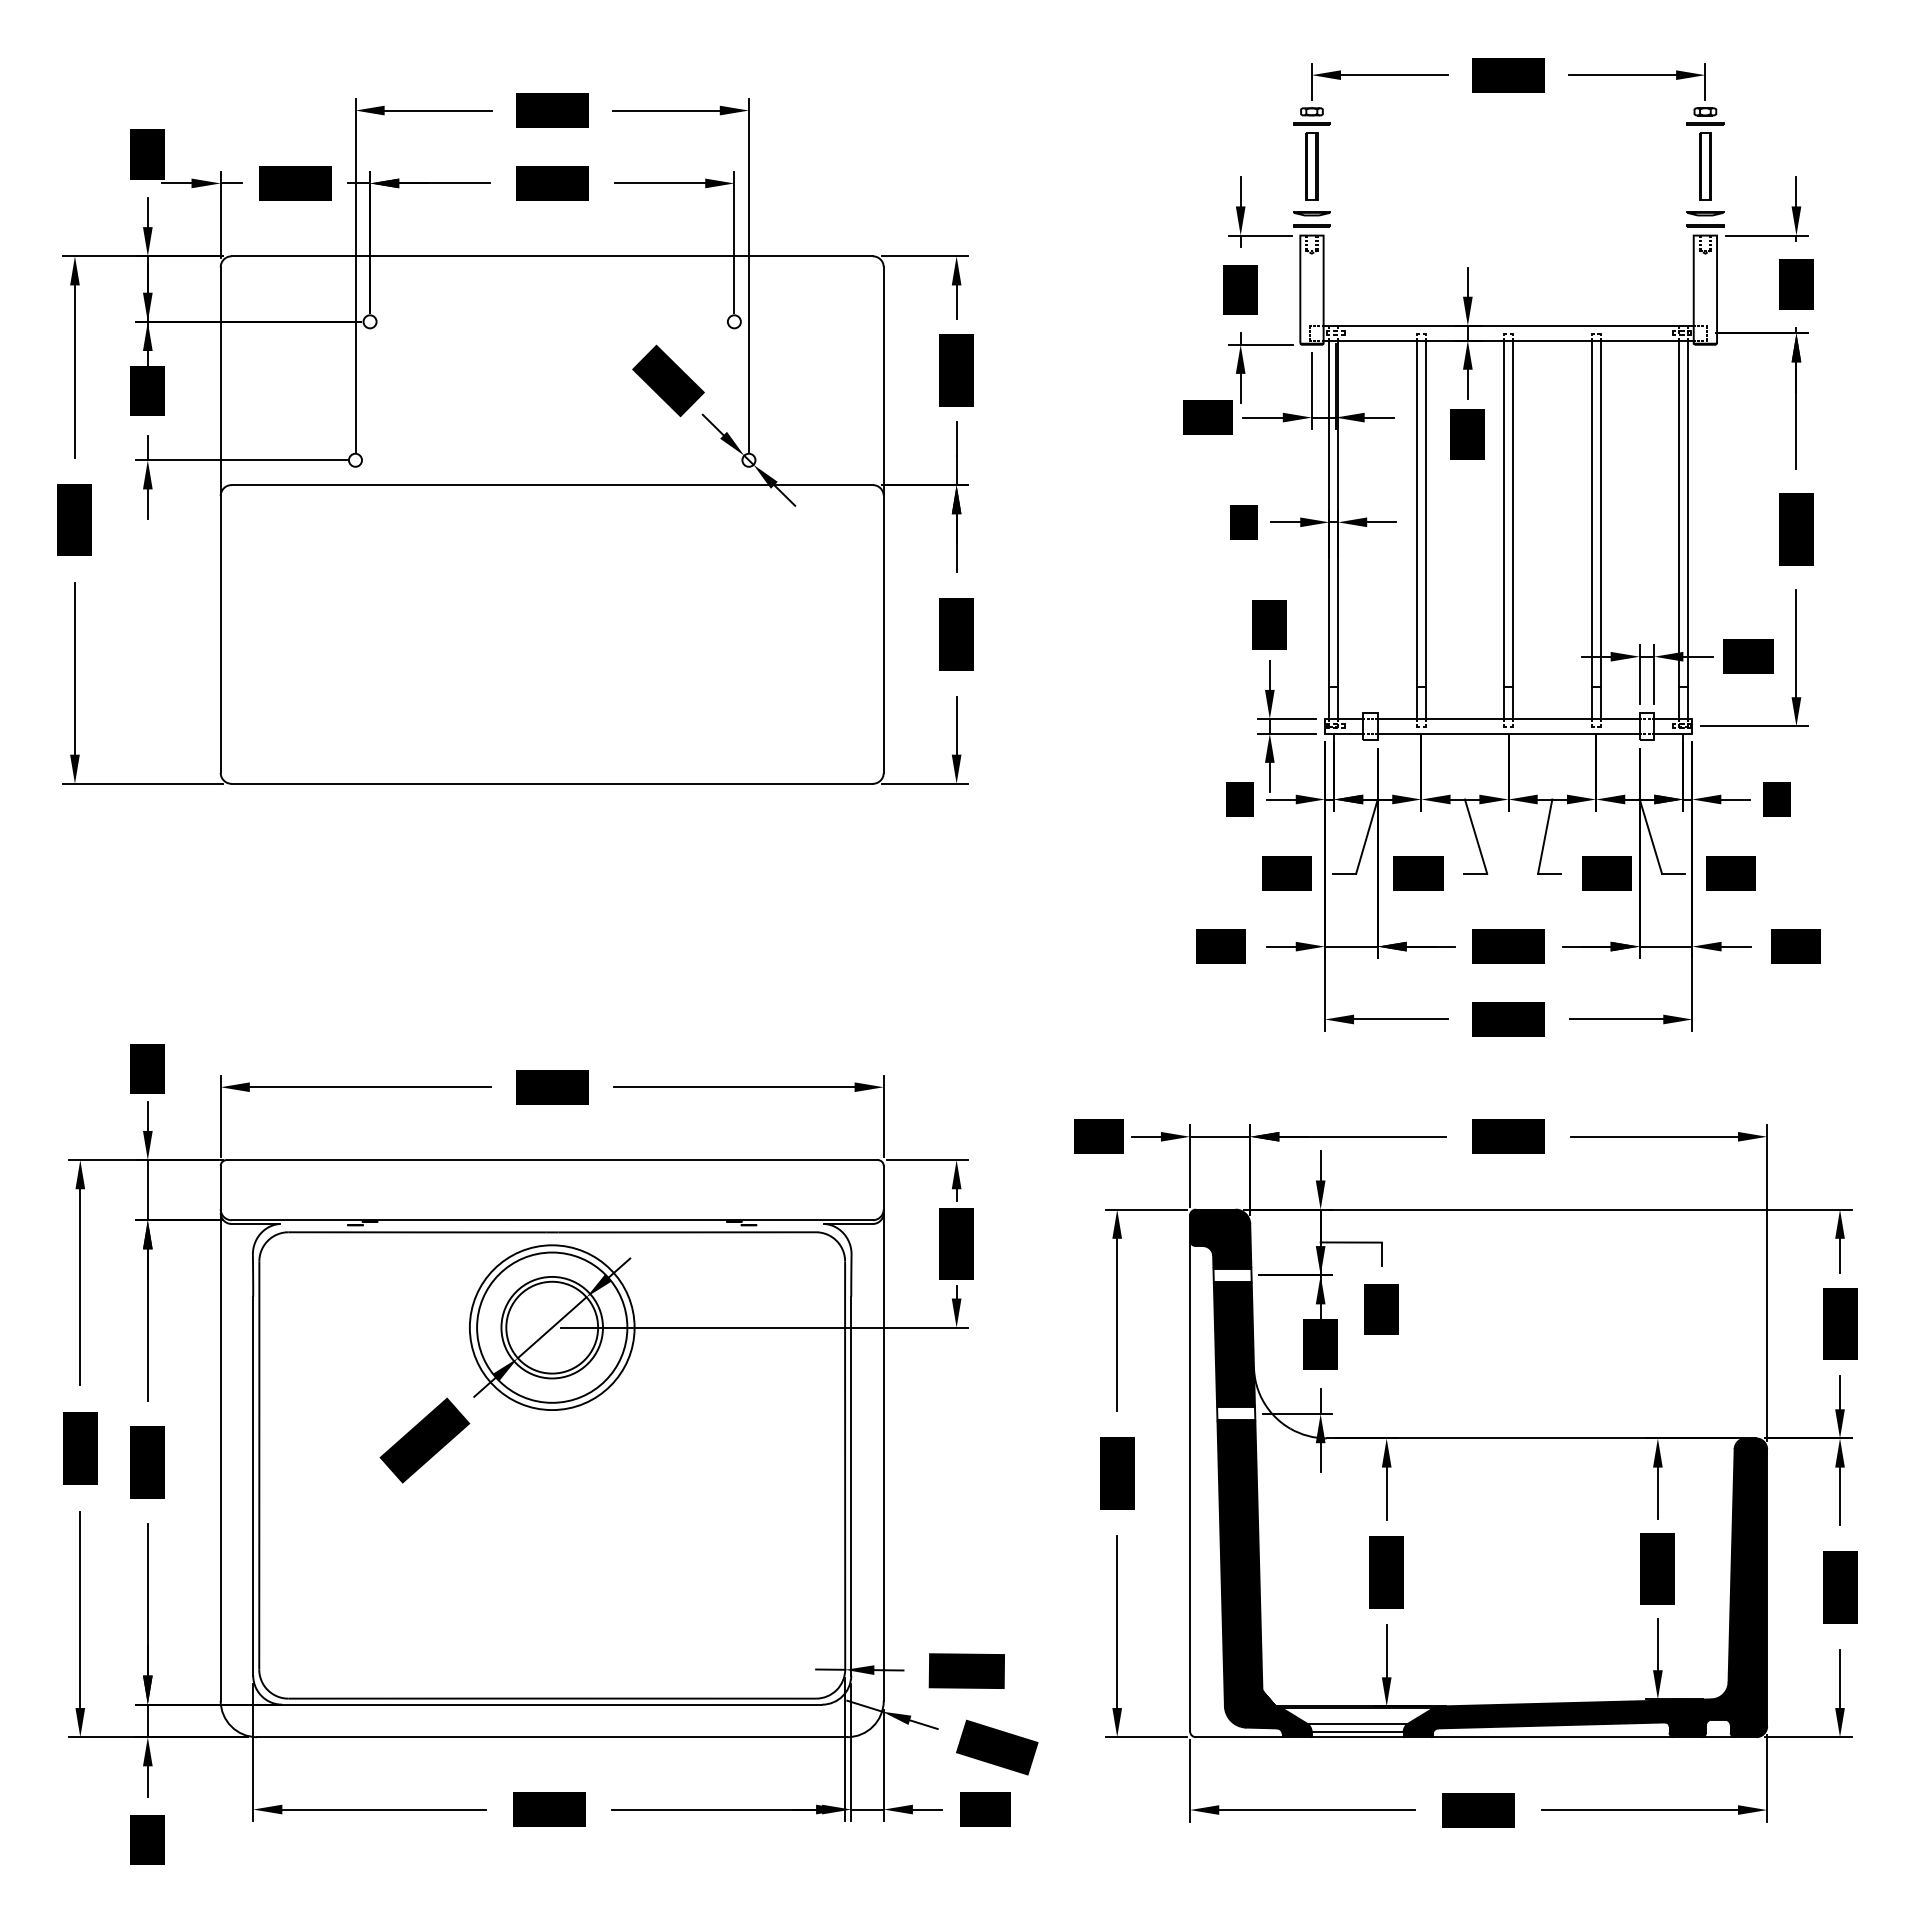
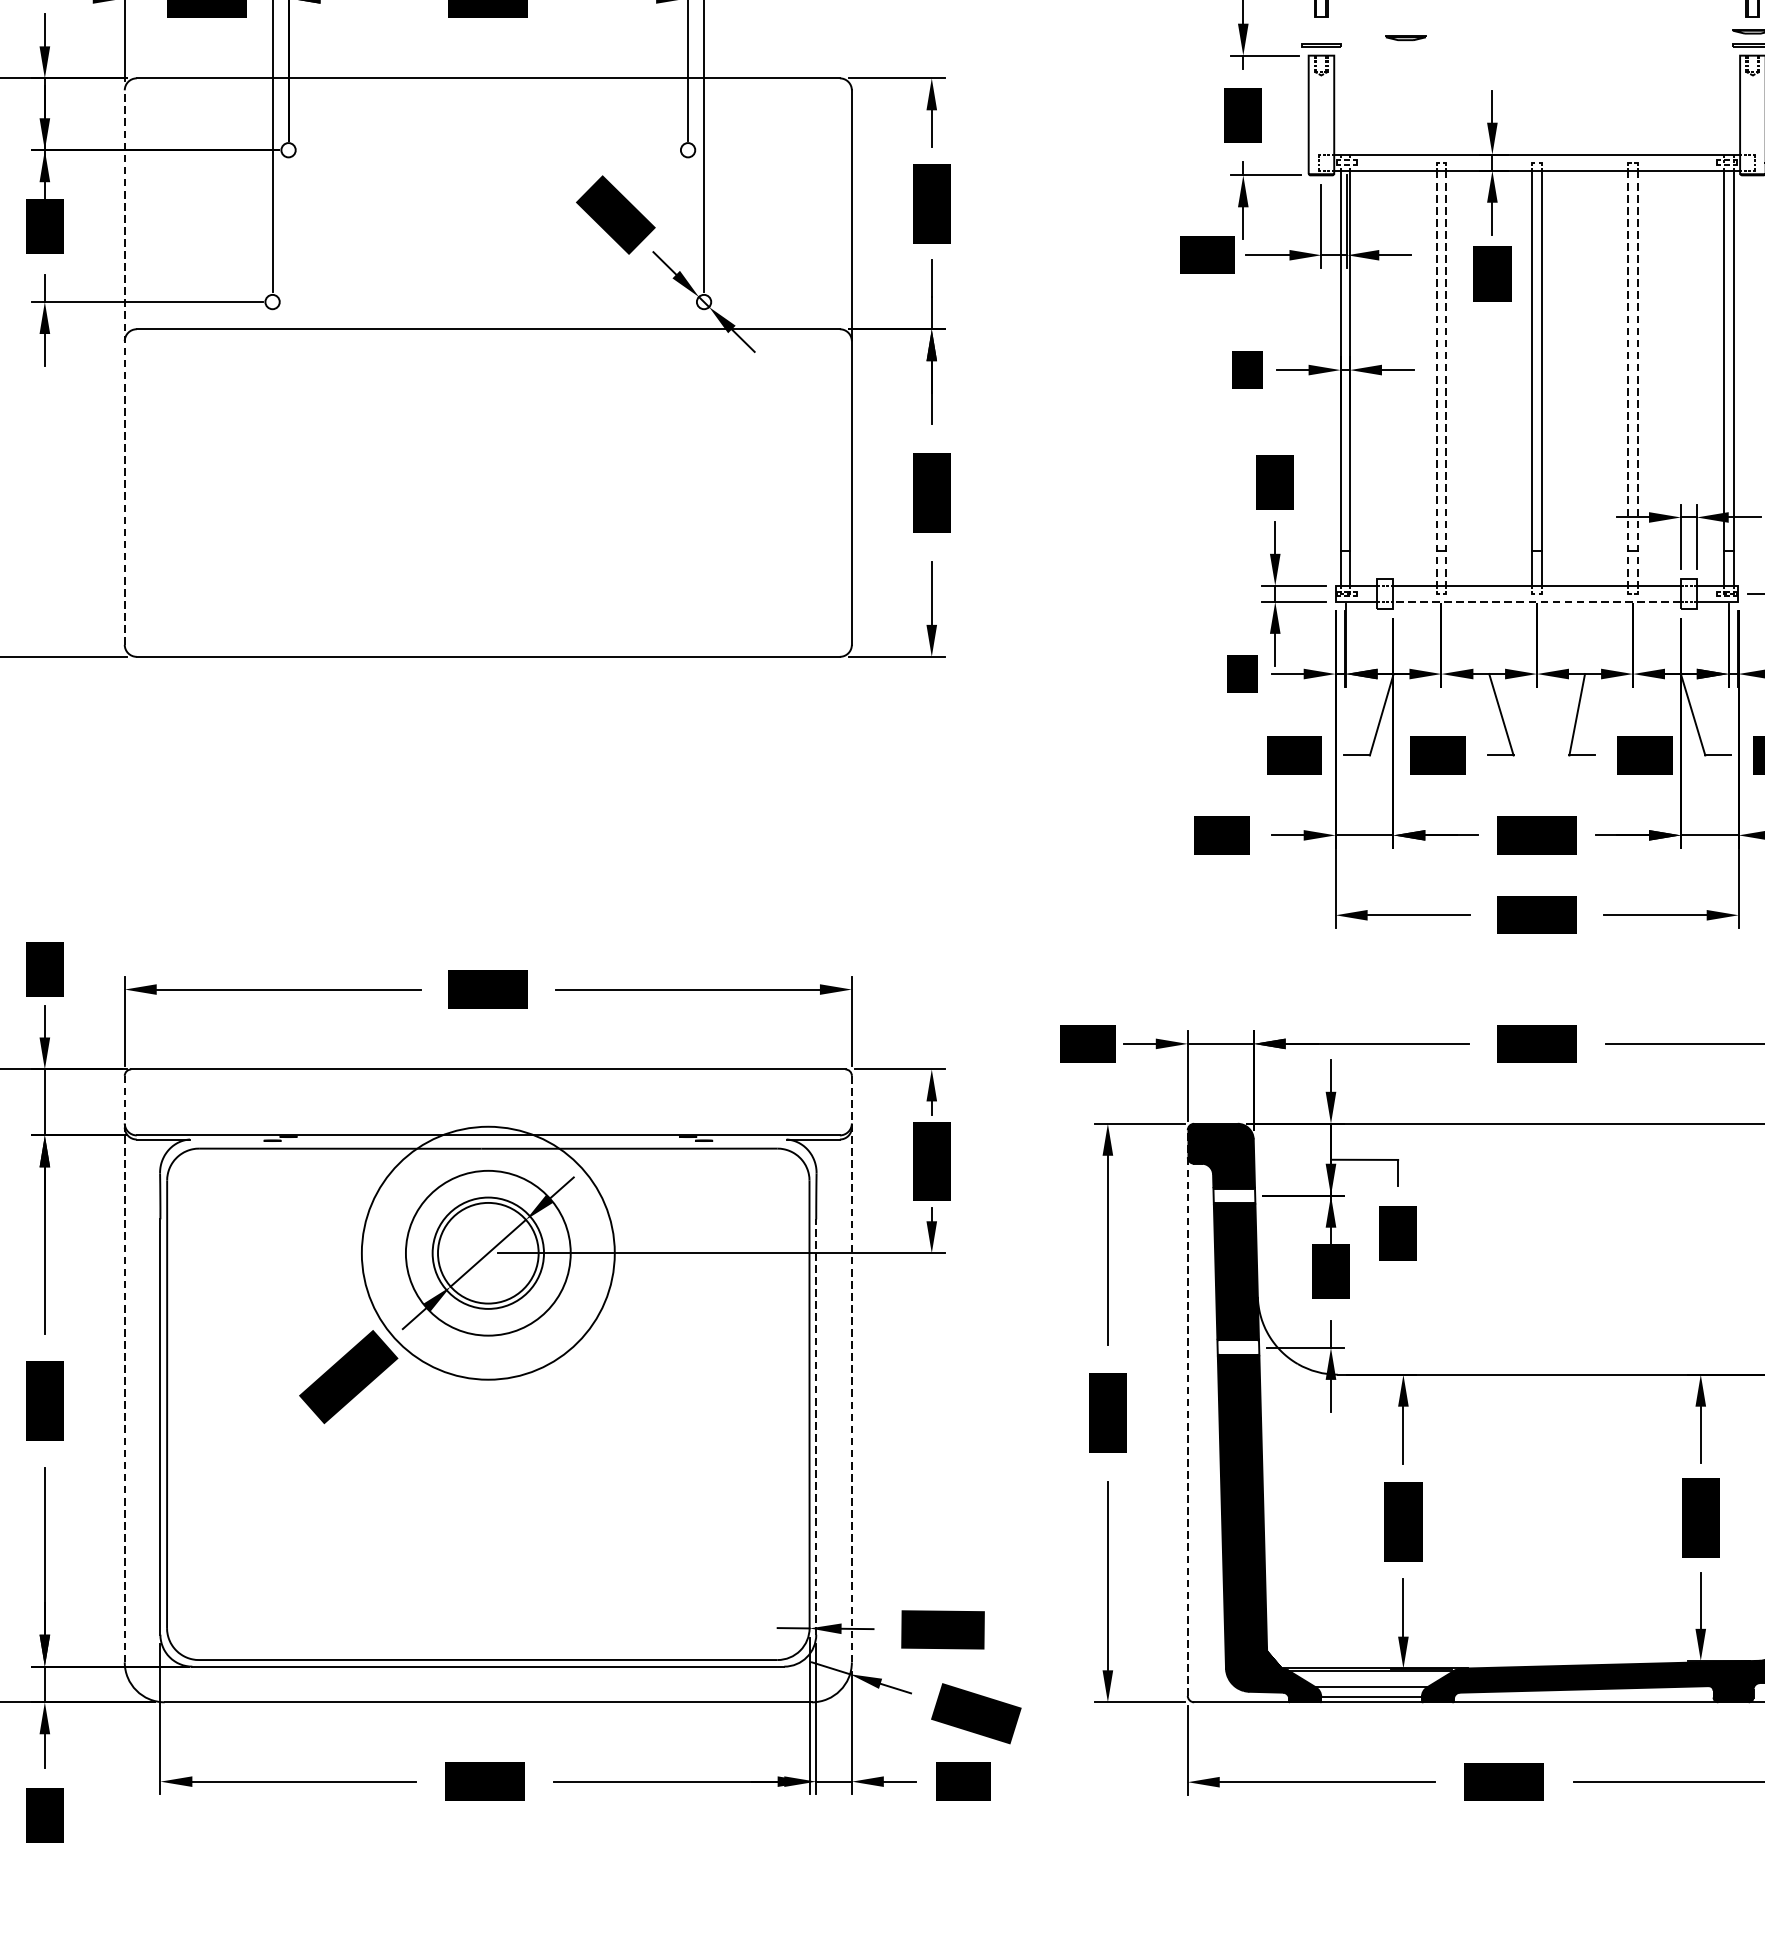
part: (1311, 213) -> (1405, 38), moved
line: (220, 520) -> (124, 368), solid -> dashed
line: (1417, 530) -> (1437, 379), solid -> dashed
line: (1425, 530) -> (1445, 379), solid -> dashed
line: (1591, 530) -> (1627, 379), solid -> dashed
line: (1600, 530) -> (1637, 379), solid -> dashed
line: (1508, 733) -> (1536, 601), solid -> dashed
circle: (551, 1327) -> (487, 1253), size x1.4
line: (220, 1432) -> (124, 1368), solid -> dashed
line: (883, 1433) -> (851, 1369), solid -> dashed
line: (1190, 1473) -> (1188, 1413), solid -> dashed
line: (851, 1485) -> (816, 1426), solid -> dashed

